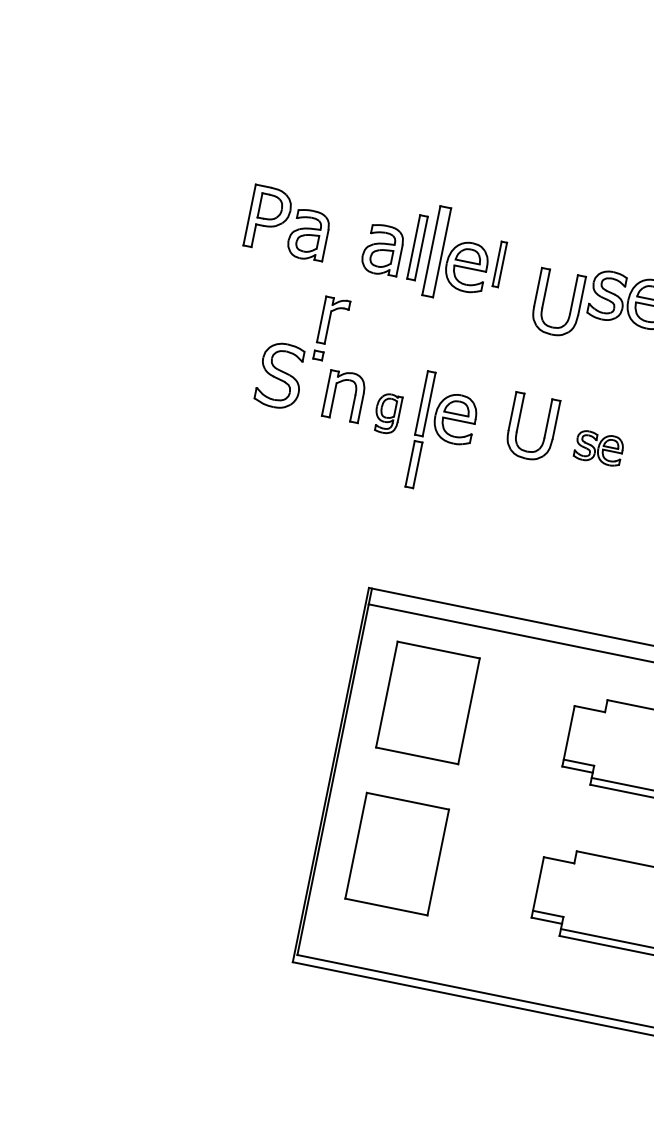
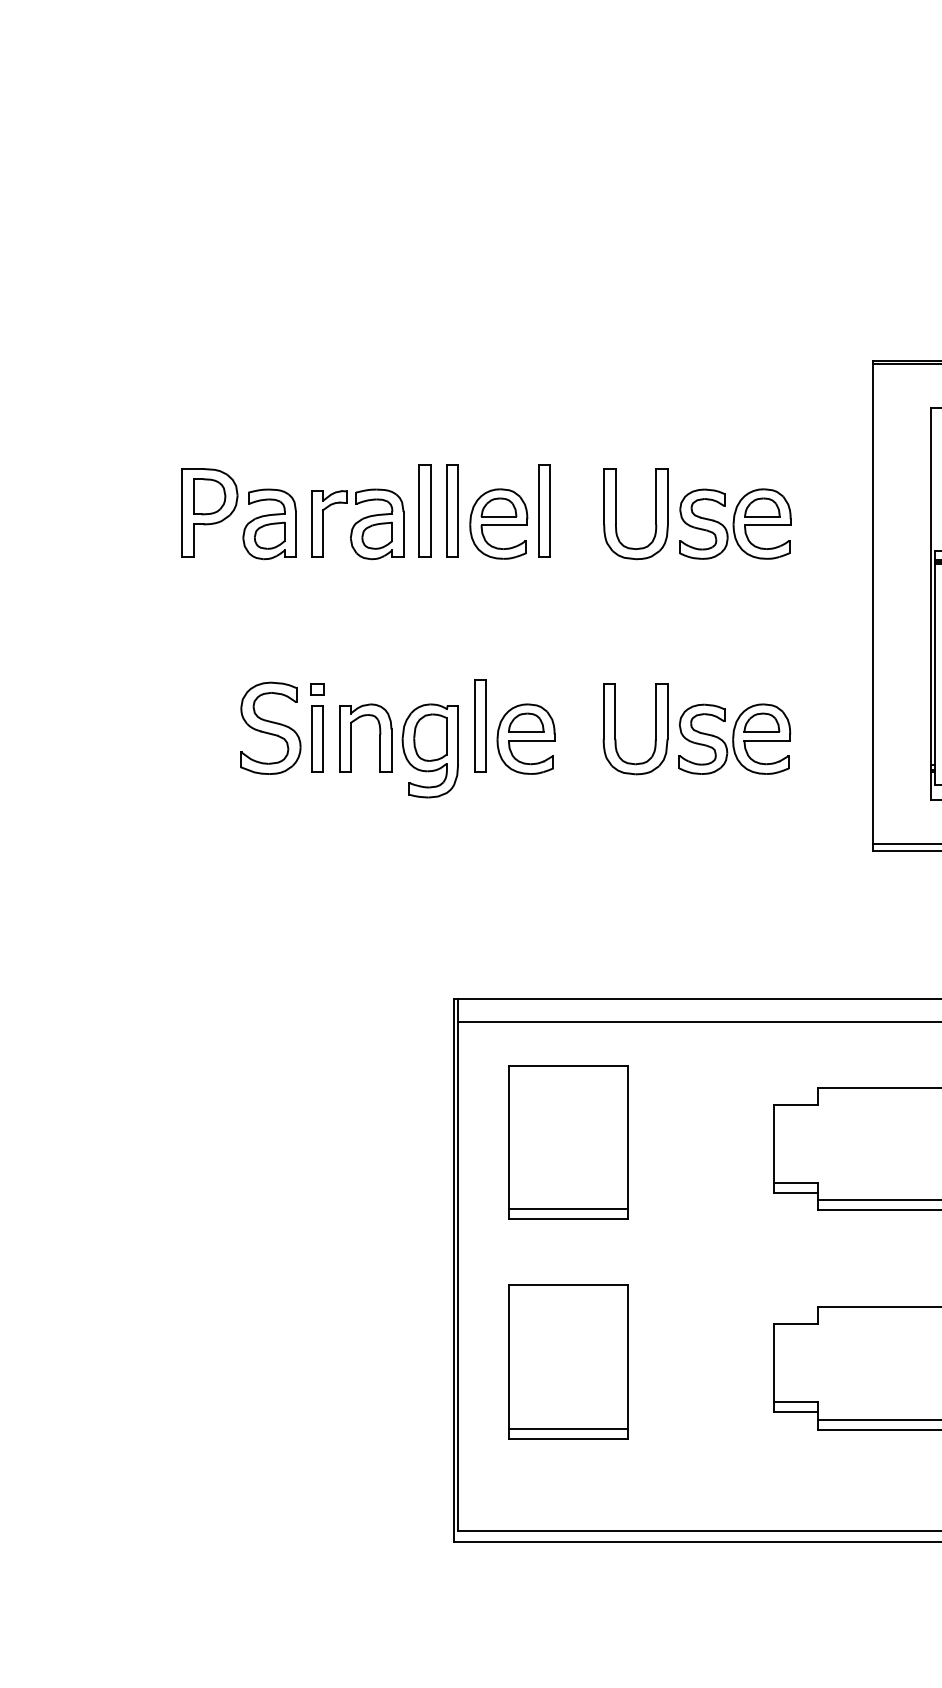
part: (436, 251) -> (452, 510), size x0.71
part: (499, 263) -> (544, 510), size x1.43
part: (544, 300) -> (616, 514), moved
part: (333, 321) -> (329, 523), moved
part: (387, 413) -> (429, 750), size x1.67
part: (598, 447) -> (734, 738), size x1.67
part: (414, 464) -> (317, 738), moved
line: (418, 749) -> (568, 1209), added
line: (387, 900) -> (568, 1428), added

